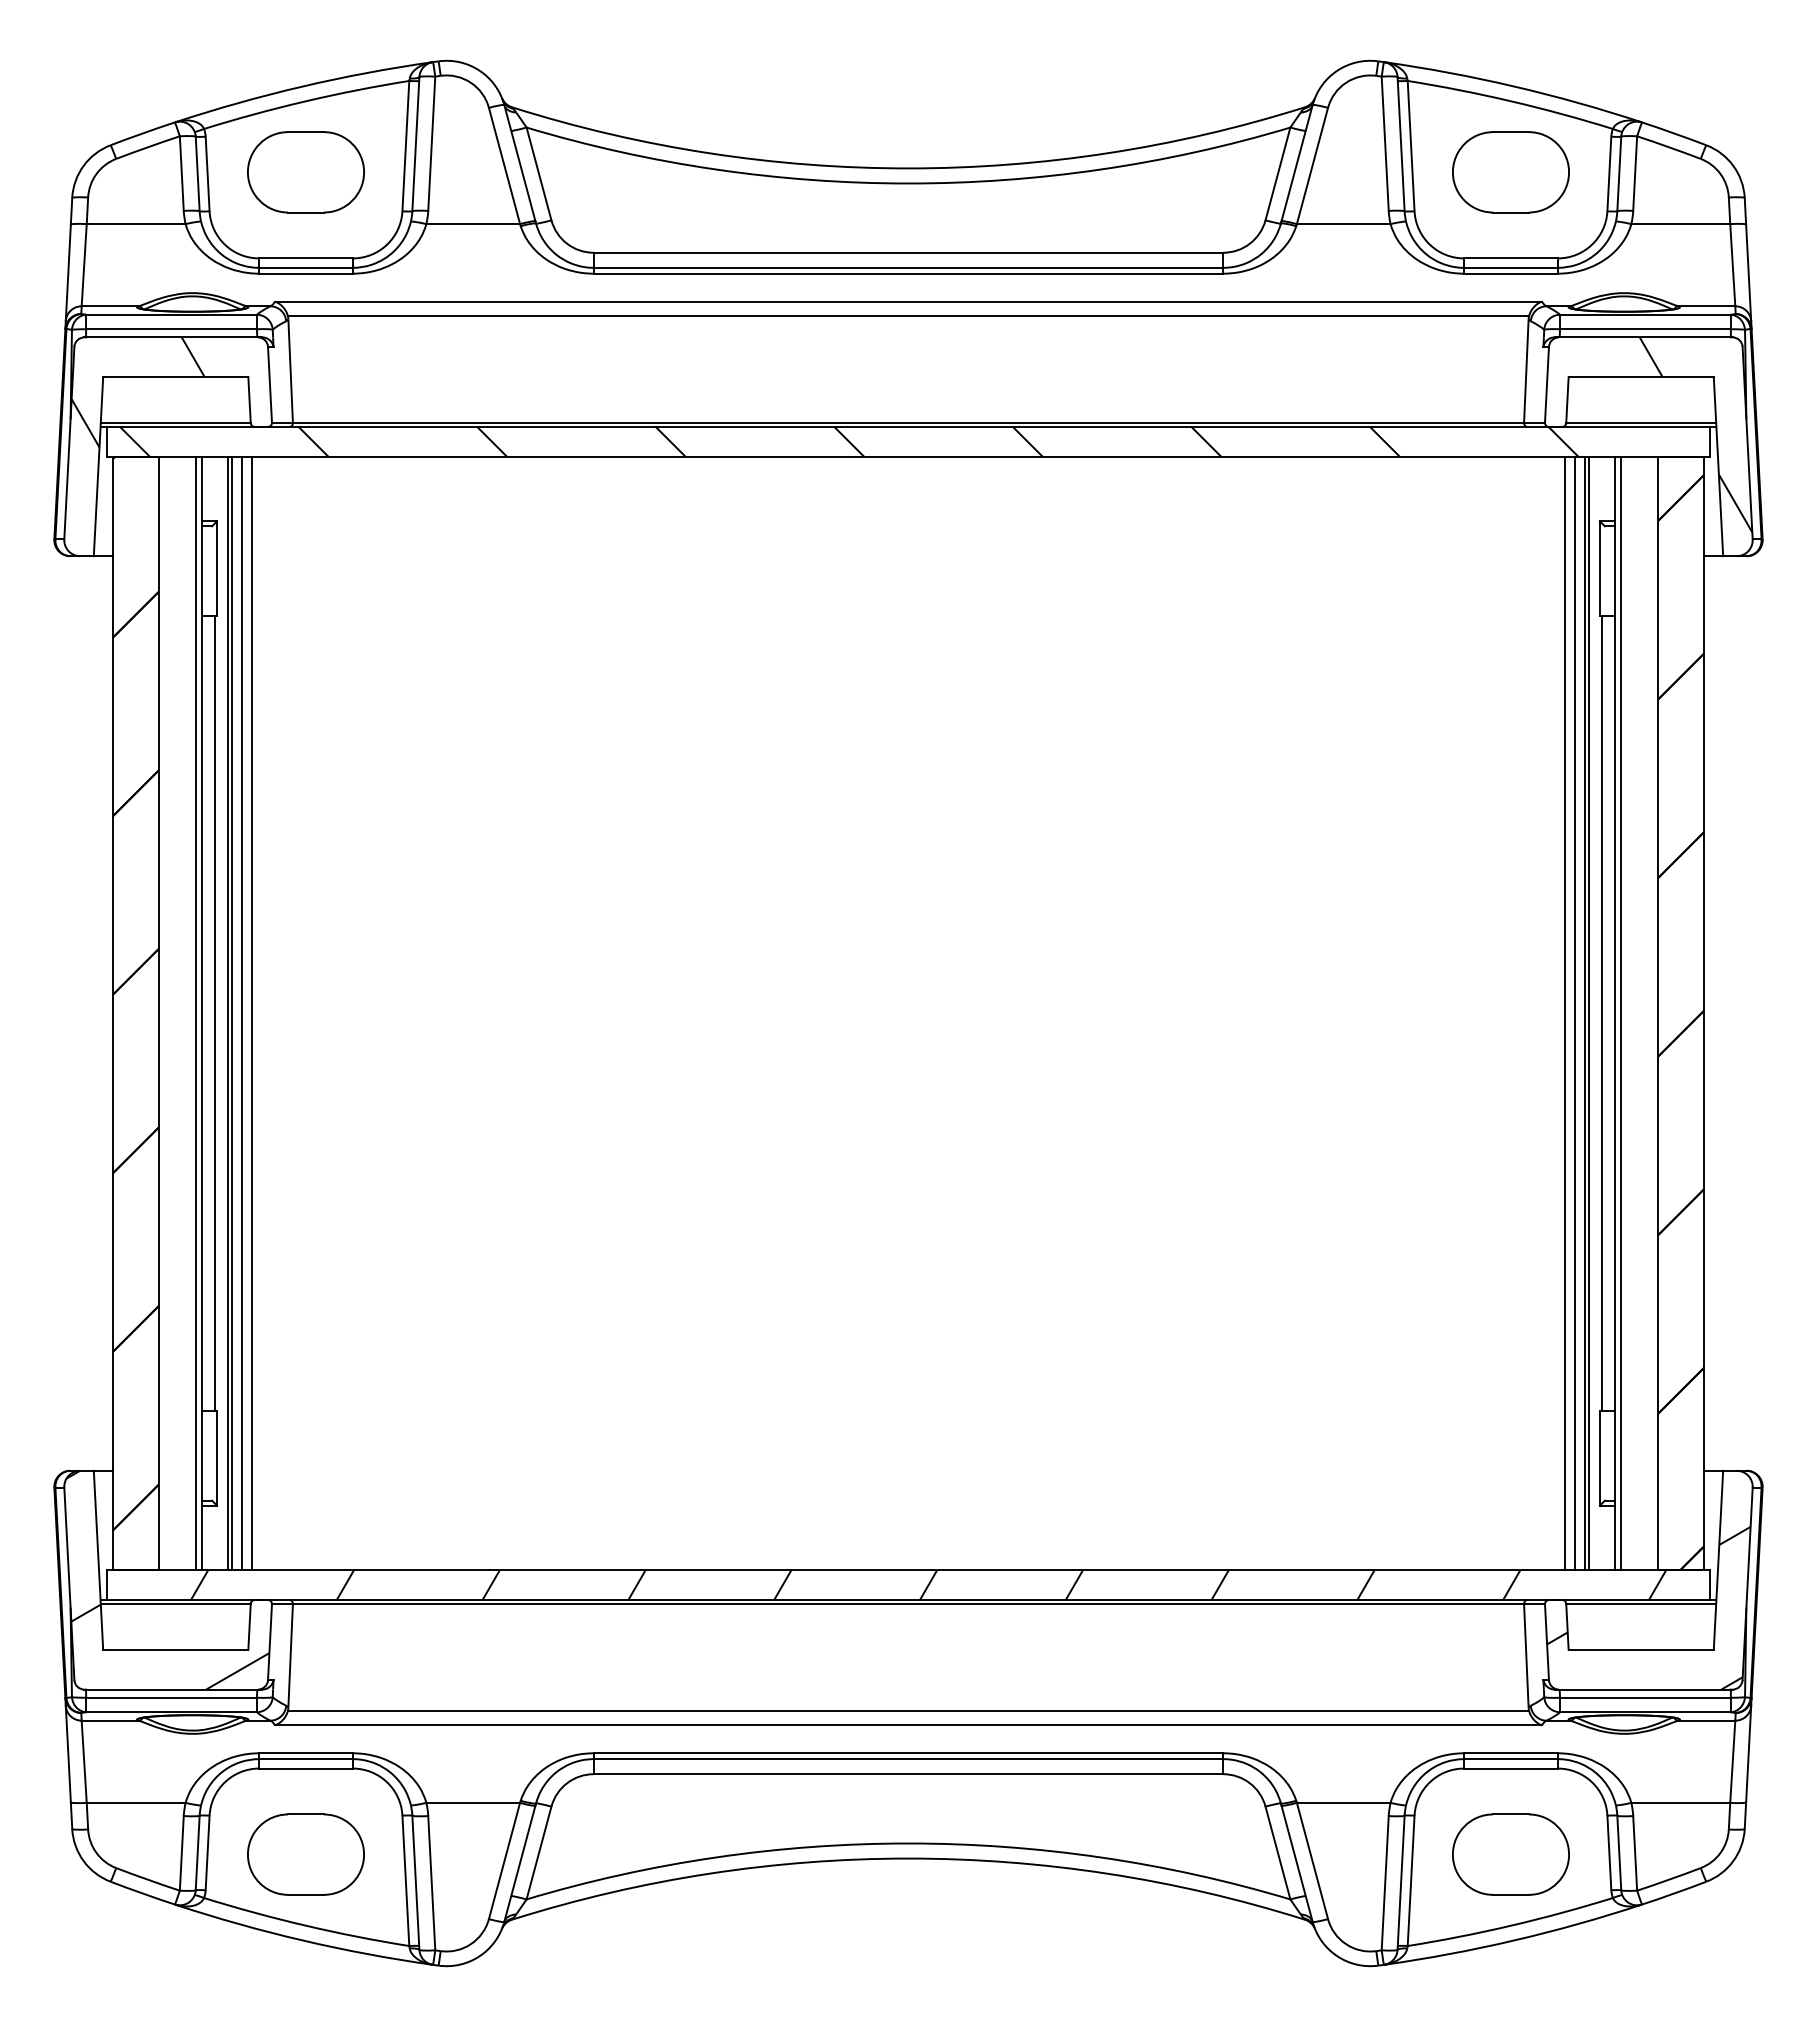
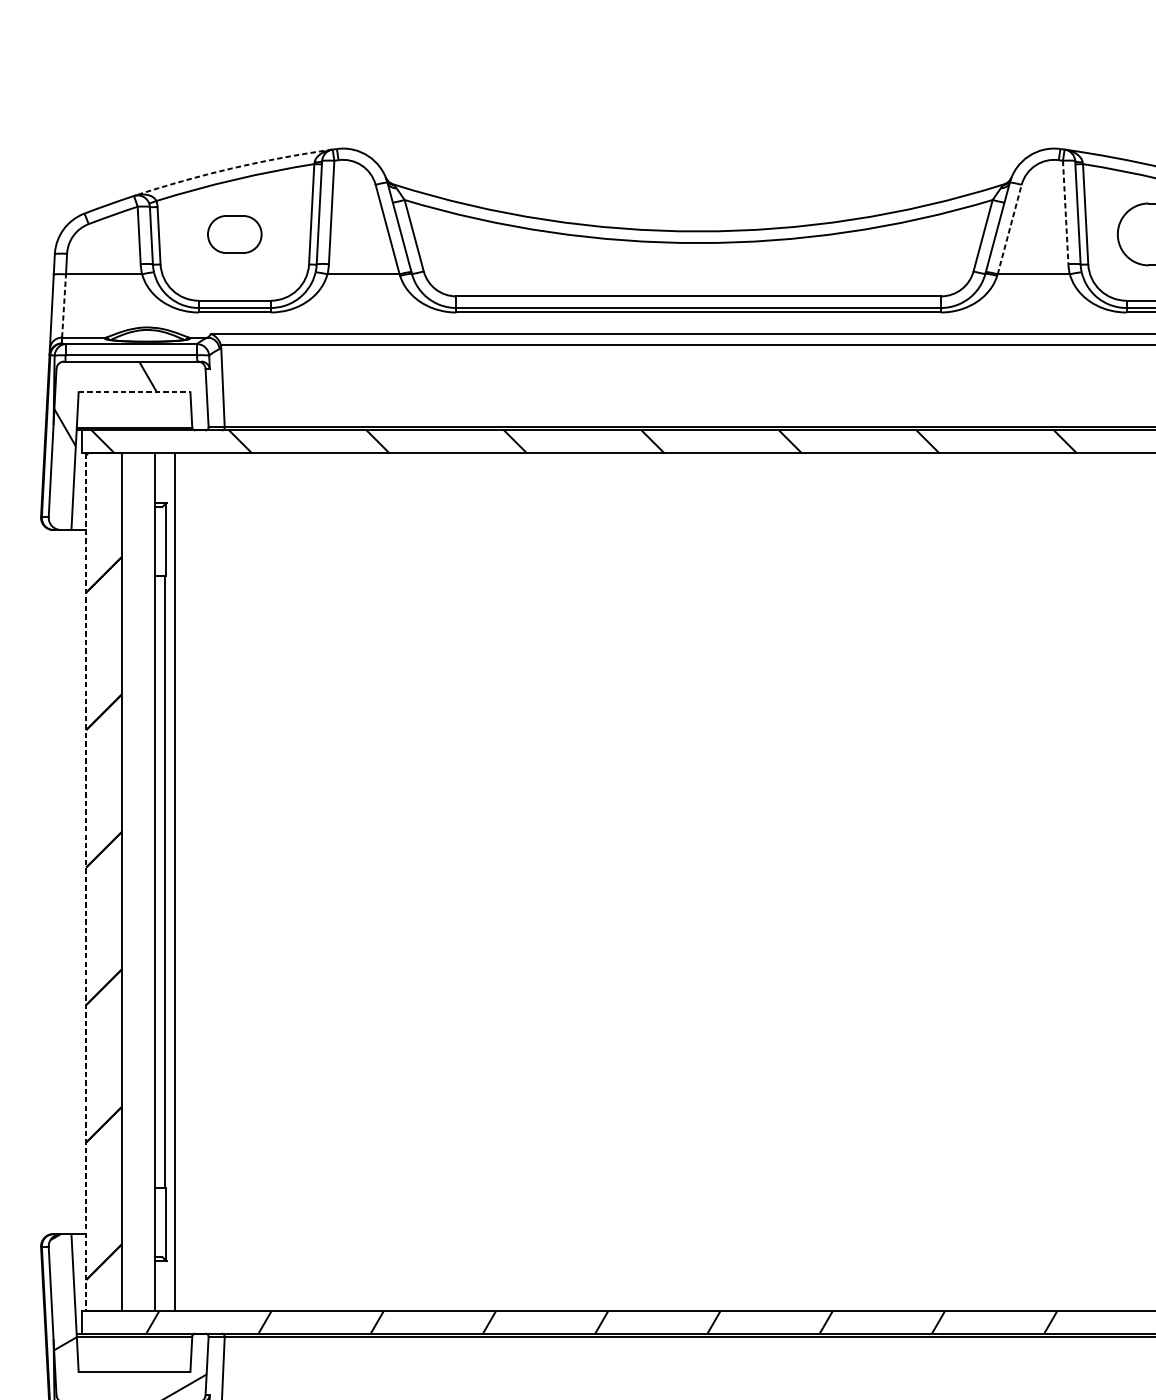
arc: (302, 86) -> (232, 168), solid -> dashed
line: (1385, 144) -> (1065, 213), solid -> dashed
line: (1312, 165) -> (1009, 229), solid -> dashed
part: (305, 172) -> (234, 234), size x0.6
line: (84, 264) -> (64, 305), solid -> dashed
line: (175, 377) -> (134, 392), solid -> dashed
line: (113, 1013) -> (86, 882), solid -> dashed
line: (196, 1013) -> (150, 882), removed
line: (232, 1013) -> (178, 882), removed
line: (242, 1013) -> (185, 882), removed
line: (252, 1013) -> (193, 882), removed

